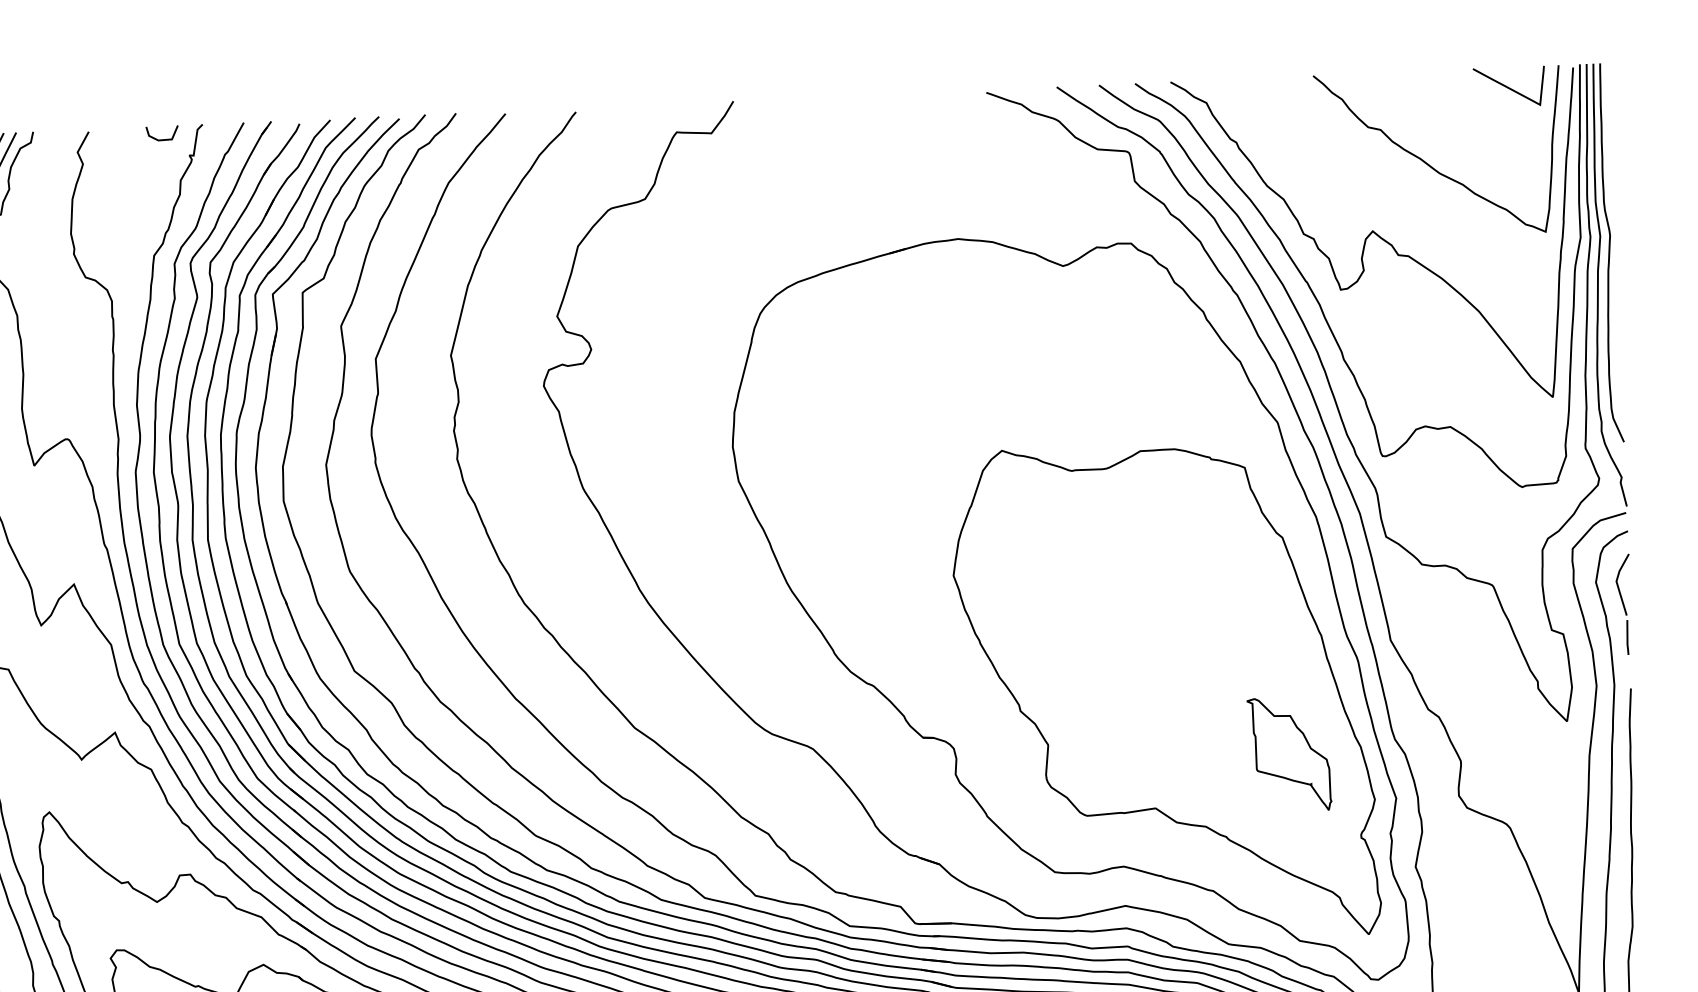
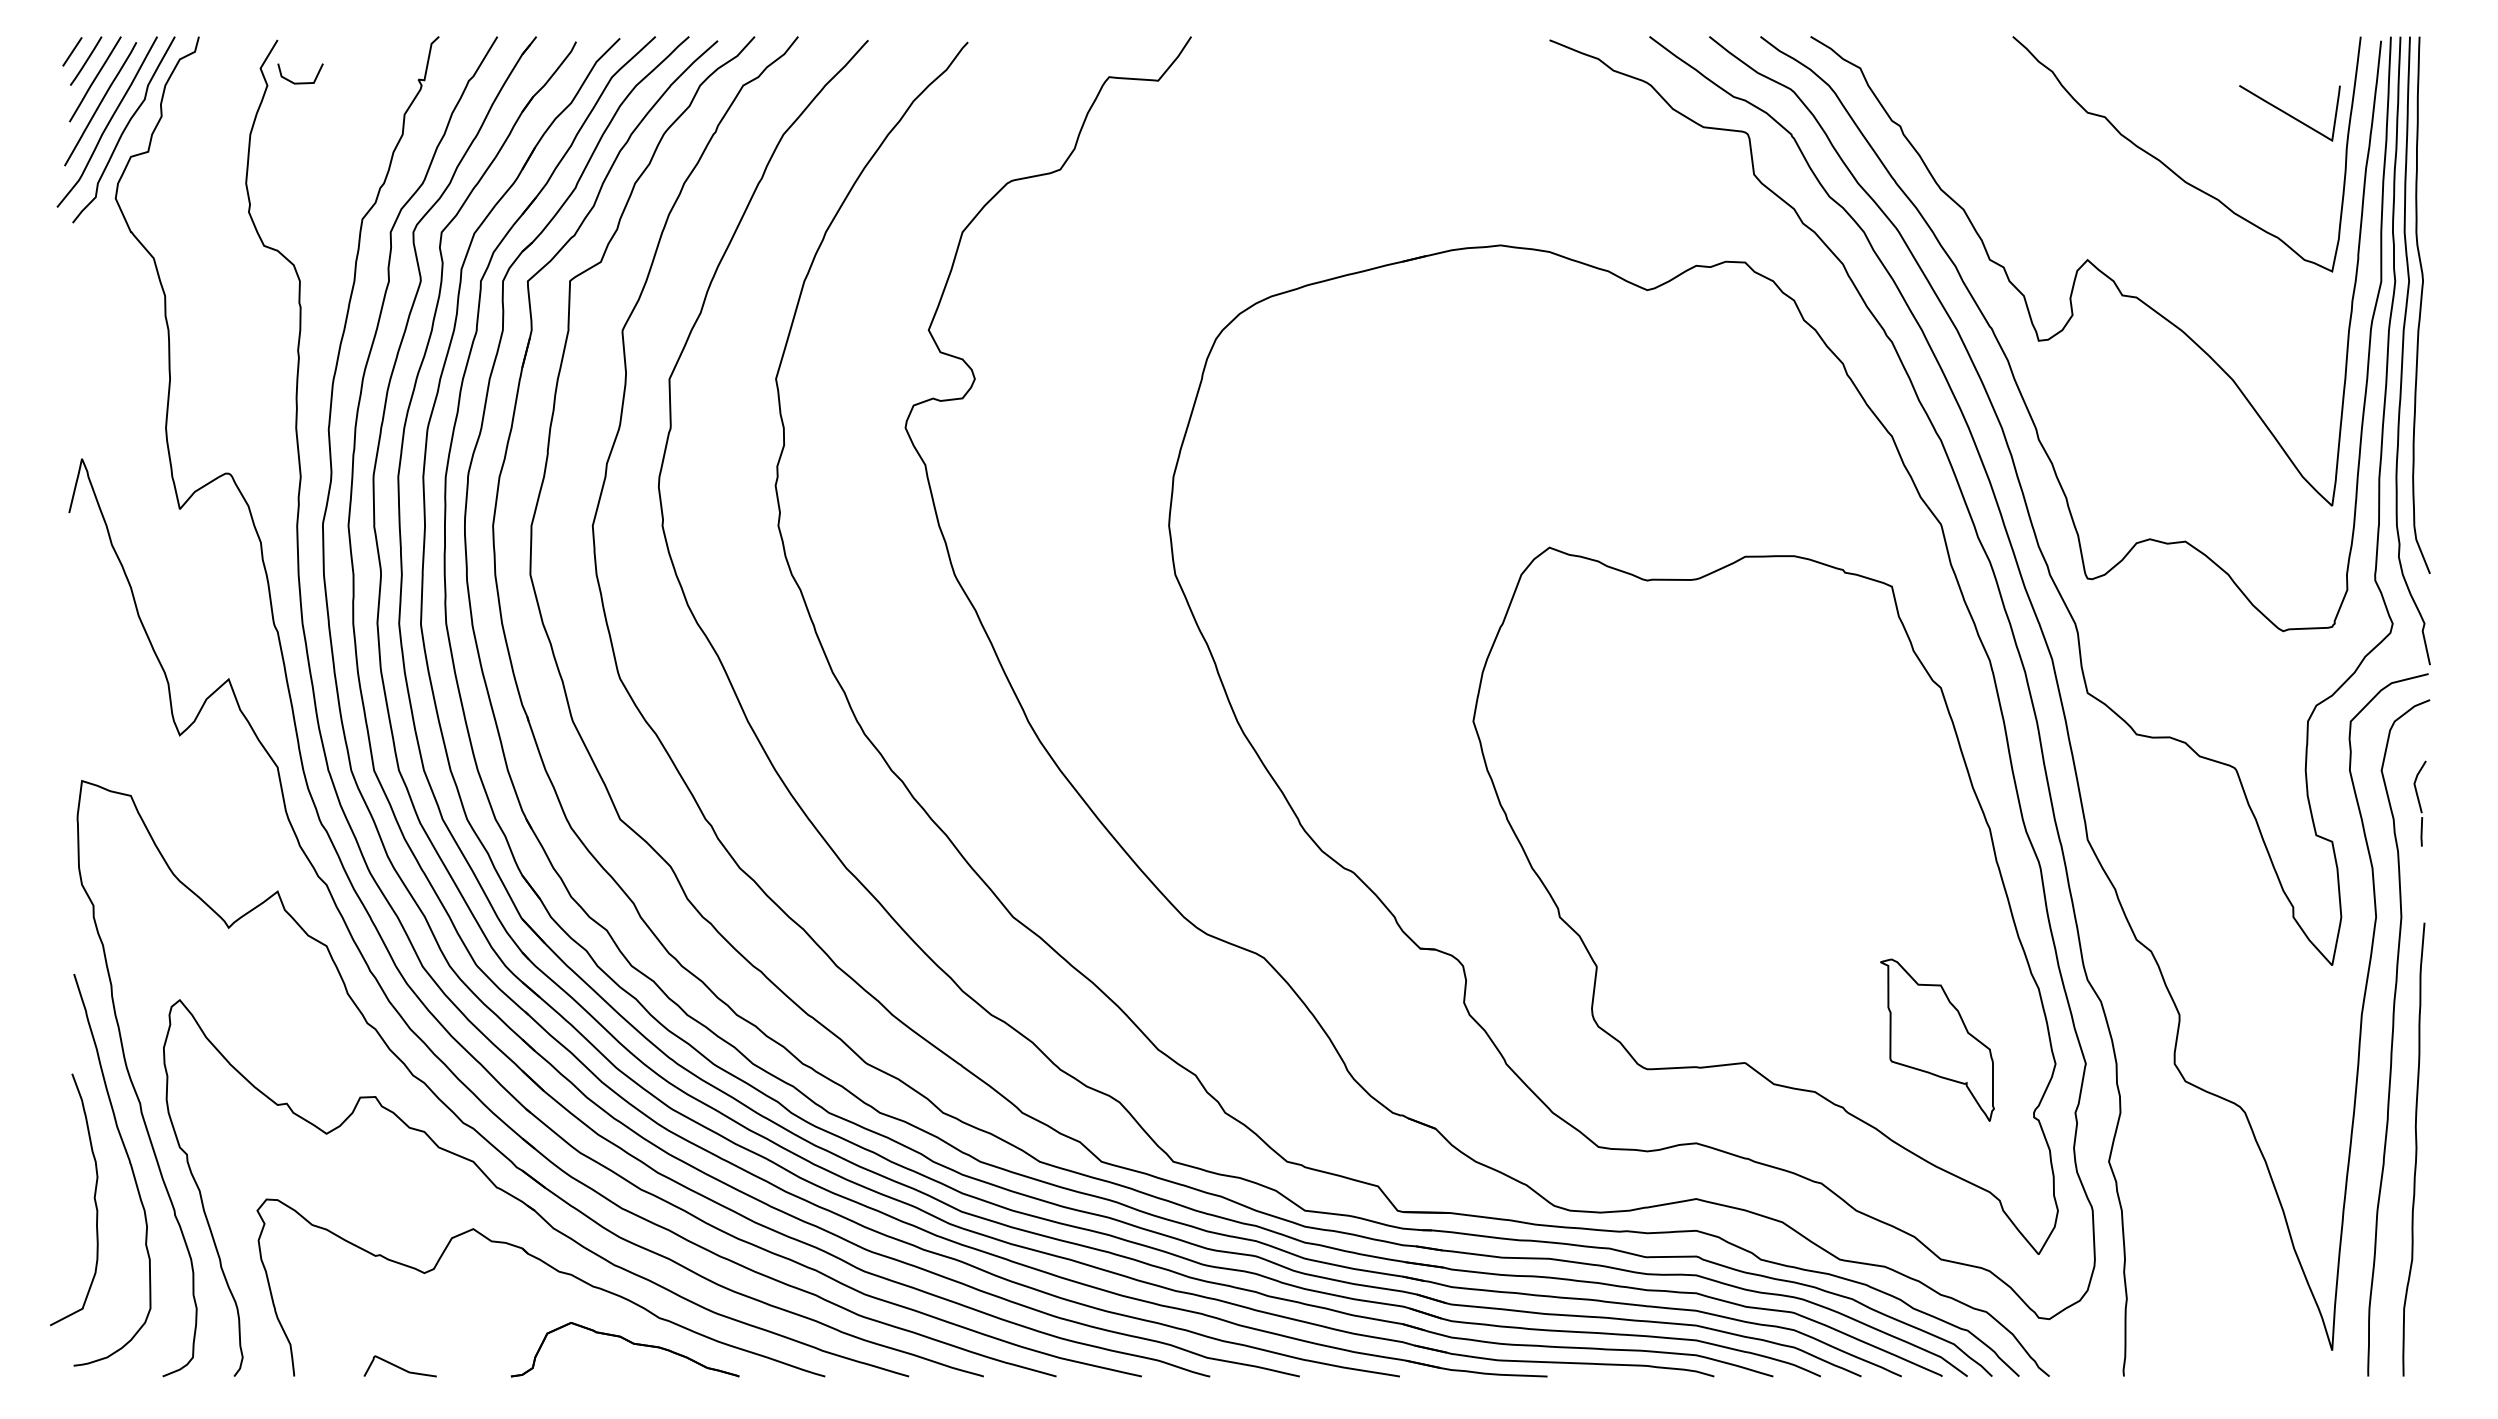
curve: (1508, 87) -> (2288, 113), moved
line: (162, 139) -> (300, 82), moved
part: (1623, 604) -> (2419, 803), size x0.6
part: (1289, 754) -> (1937, 1039), moved

